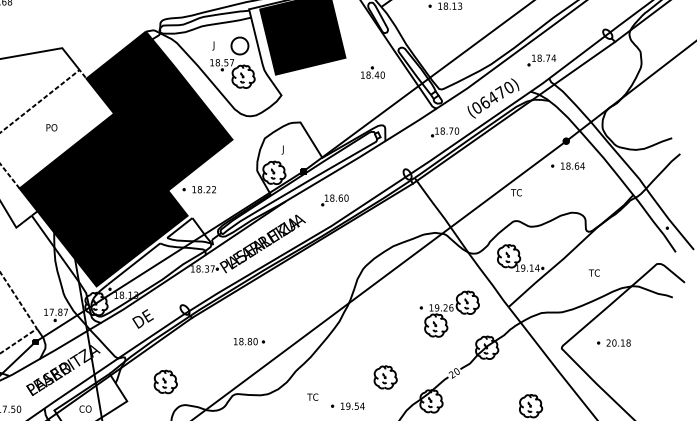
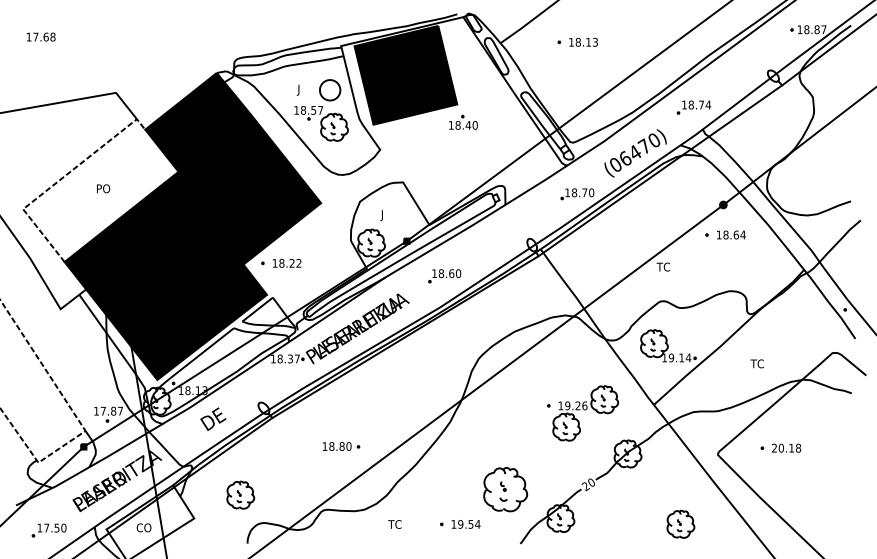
part: (373, 71) -> (463, 121), moved
part: (385, 377) -> (505, 489), size x1.6
text: (312, 397) -> (394, 524), moved

